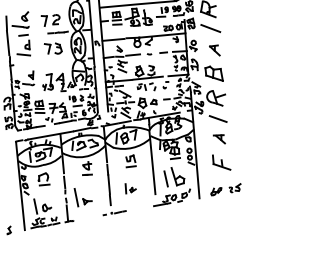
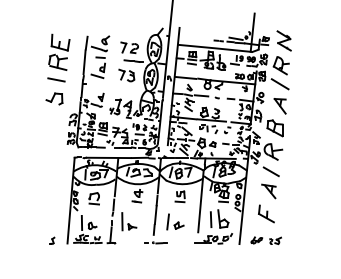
part: (214, 51) -> (279, 106), size x1.43
part: (219, 139) -> (268, 191), size x1.43
part: (130, 187) -> (175, 221), size x1.67

